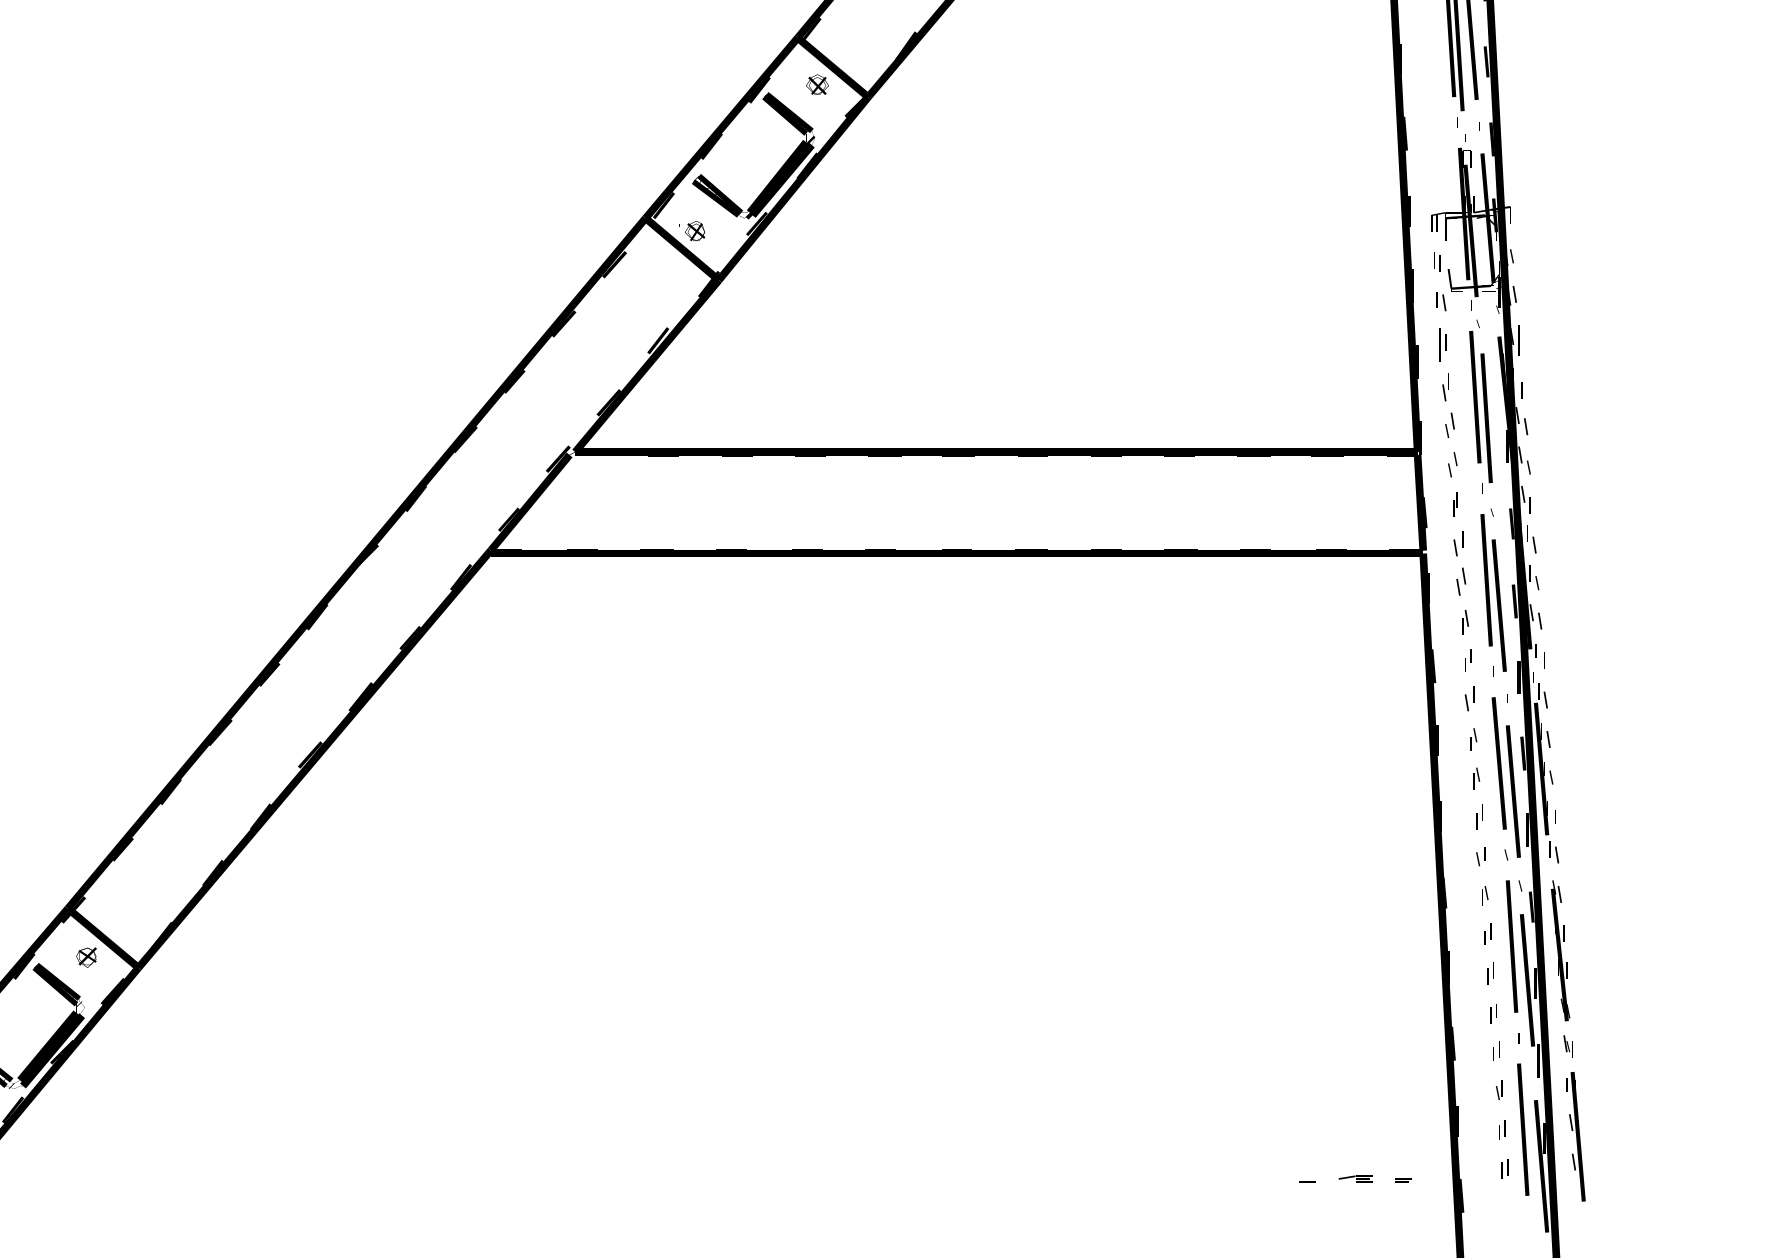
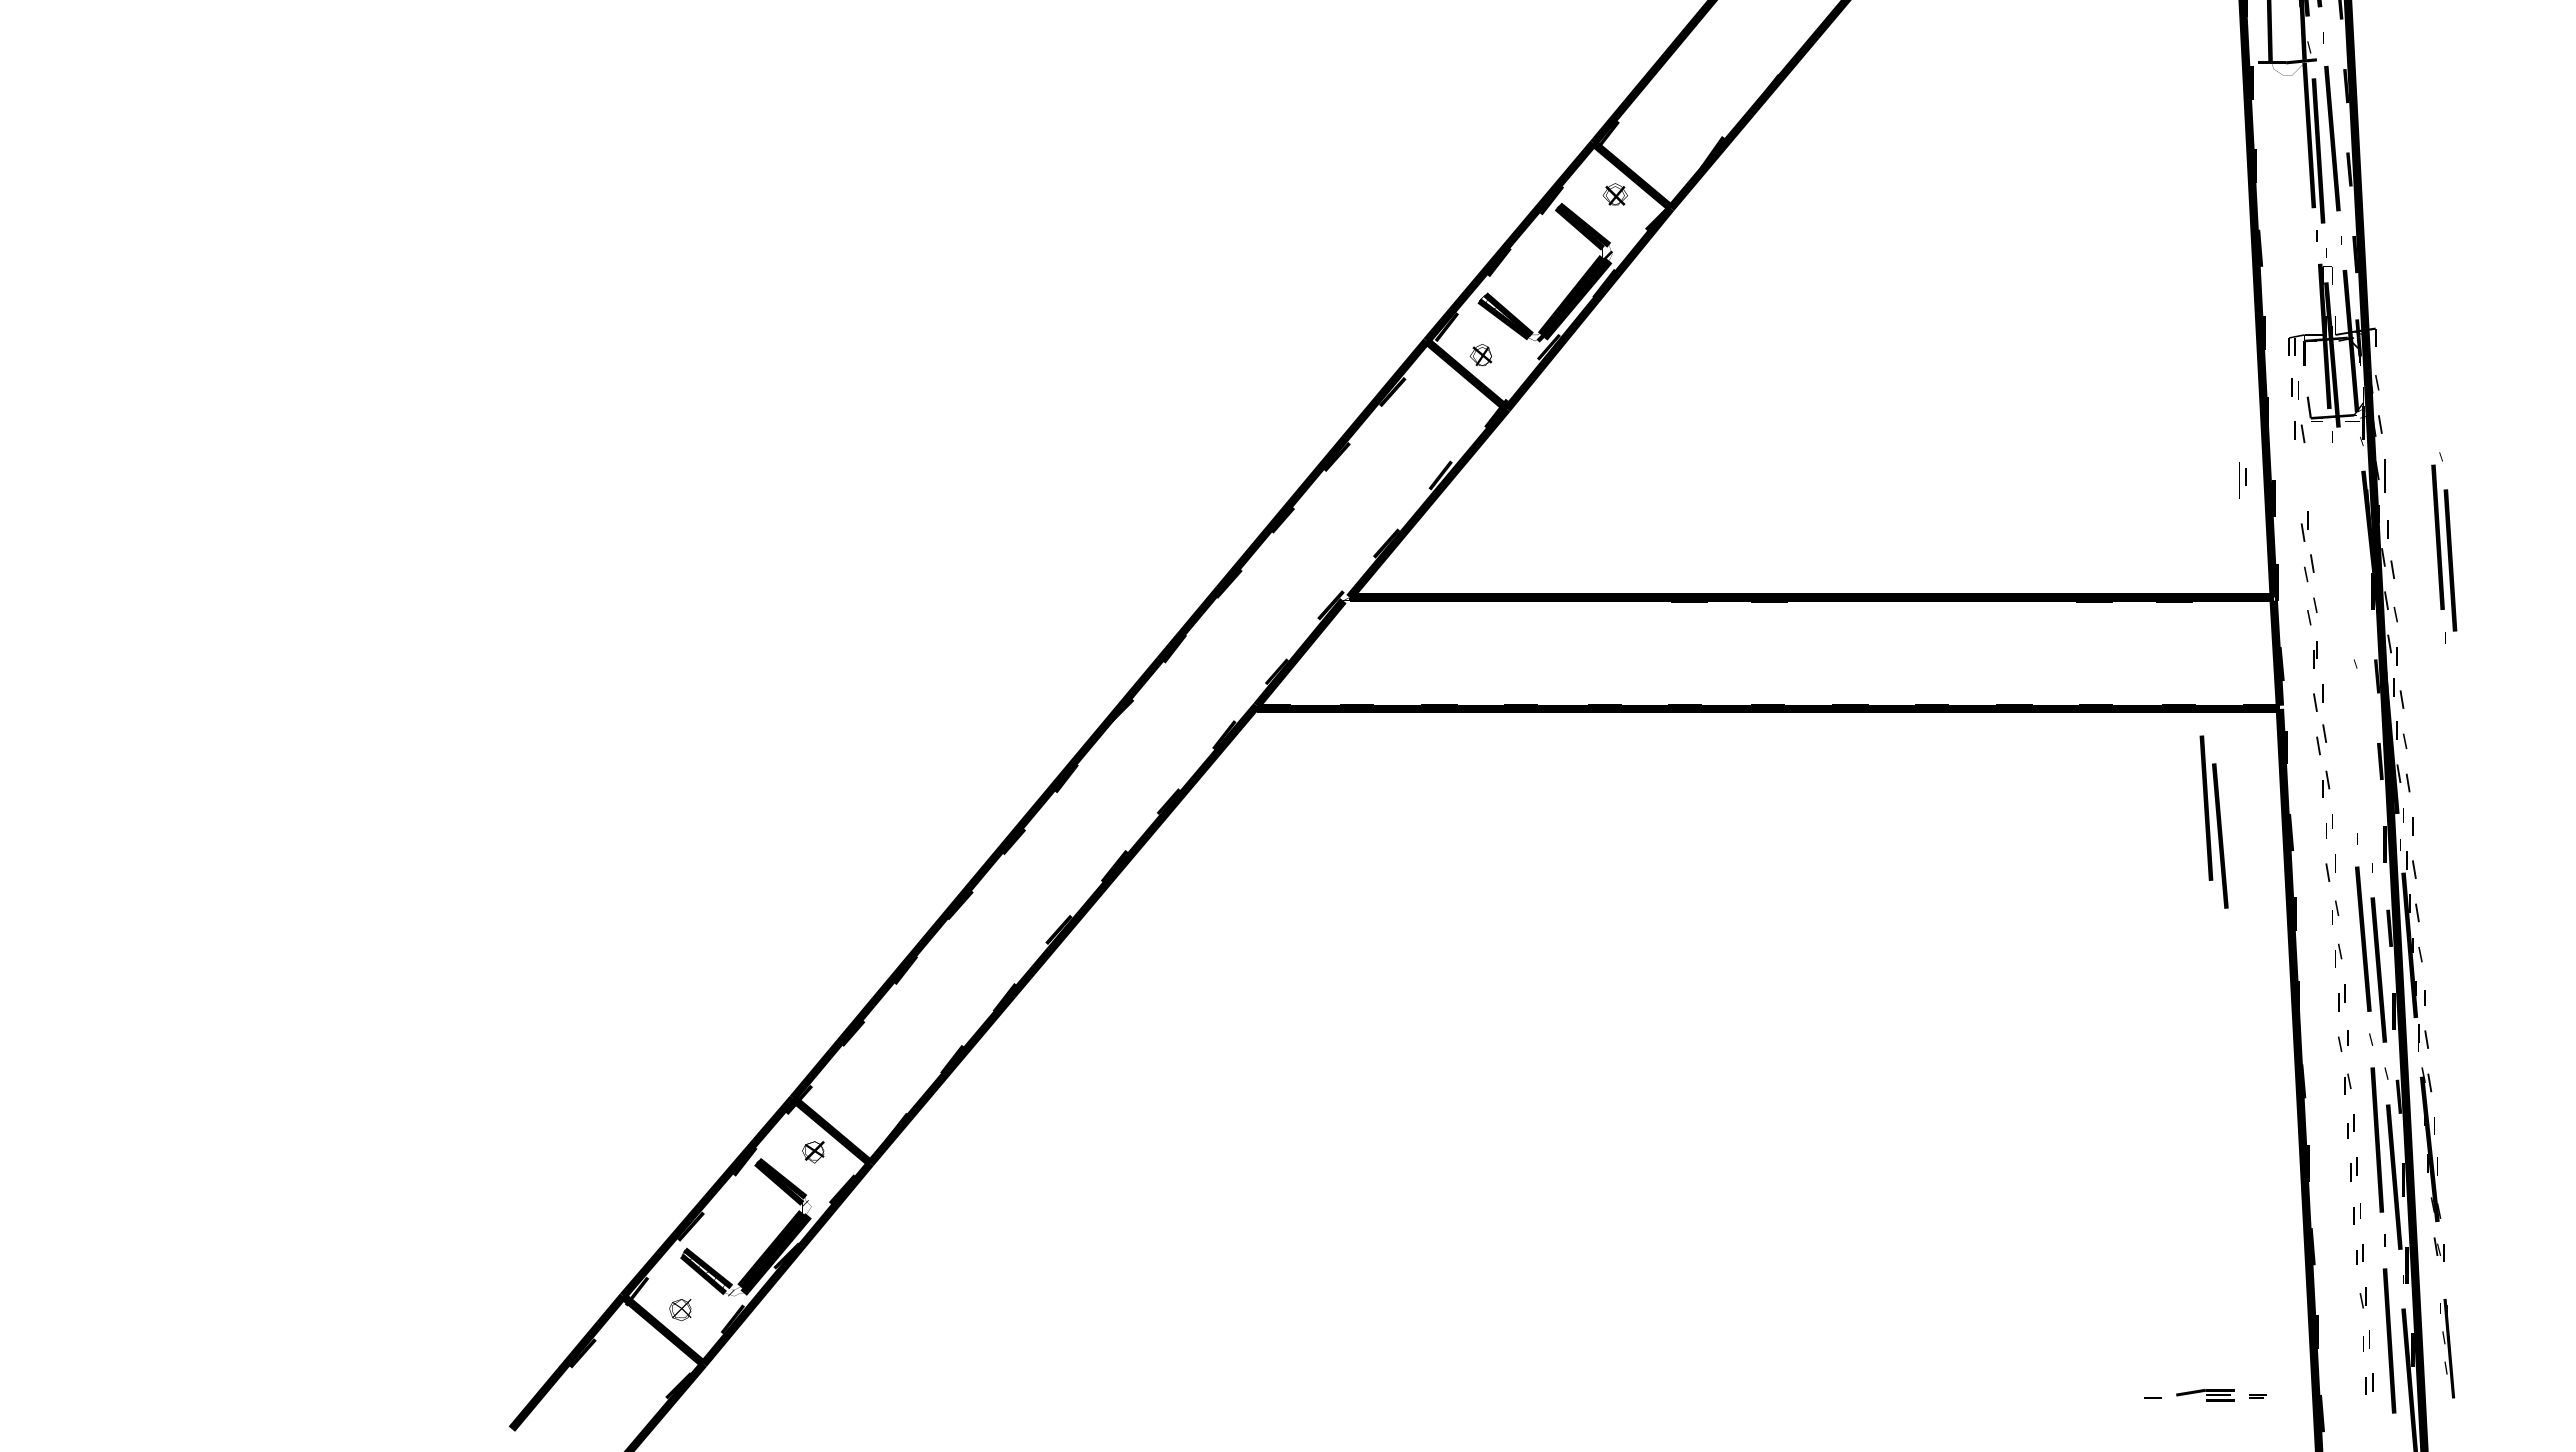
part: (1442, 345) -> (2242, 480), moved
part: (1481, 406) -> (2444, 547), moved
part: (1493, 592) -> (2213, 821), moved
part: (1576, 1136) -> (2447, 1348), size x0.7
part: (1355, 1178) -> (2205, 1394), size x1.6

